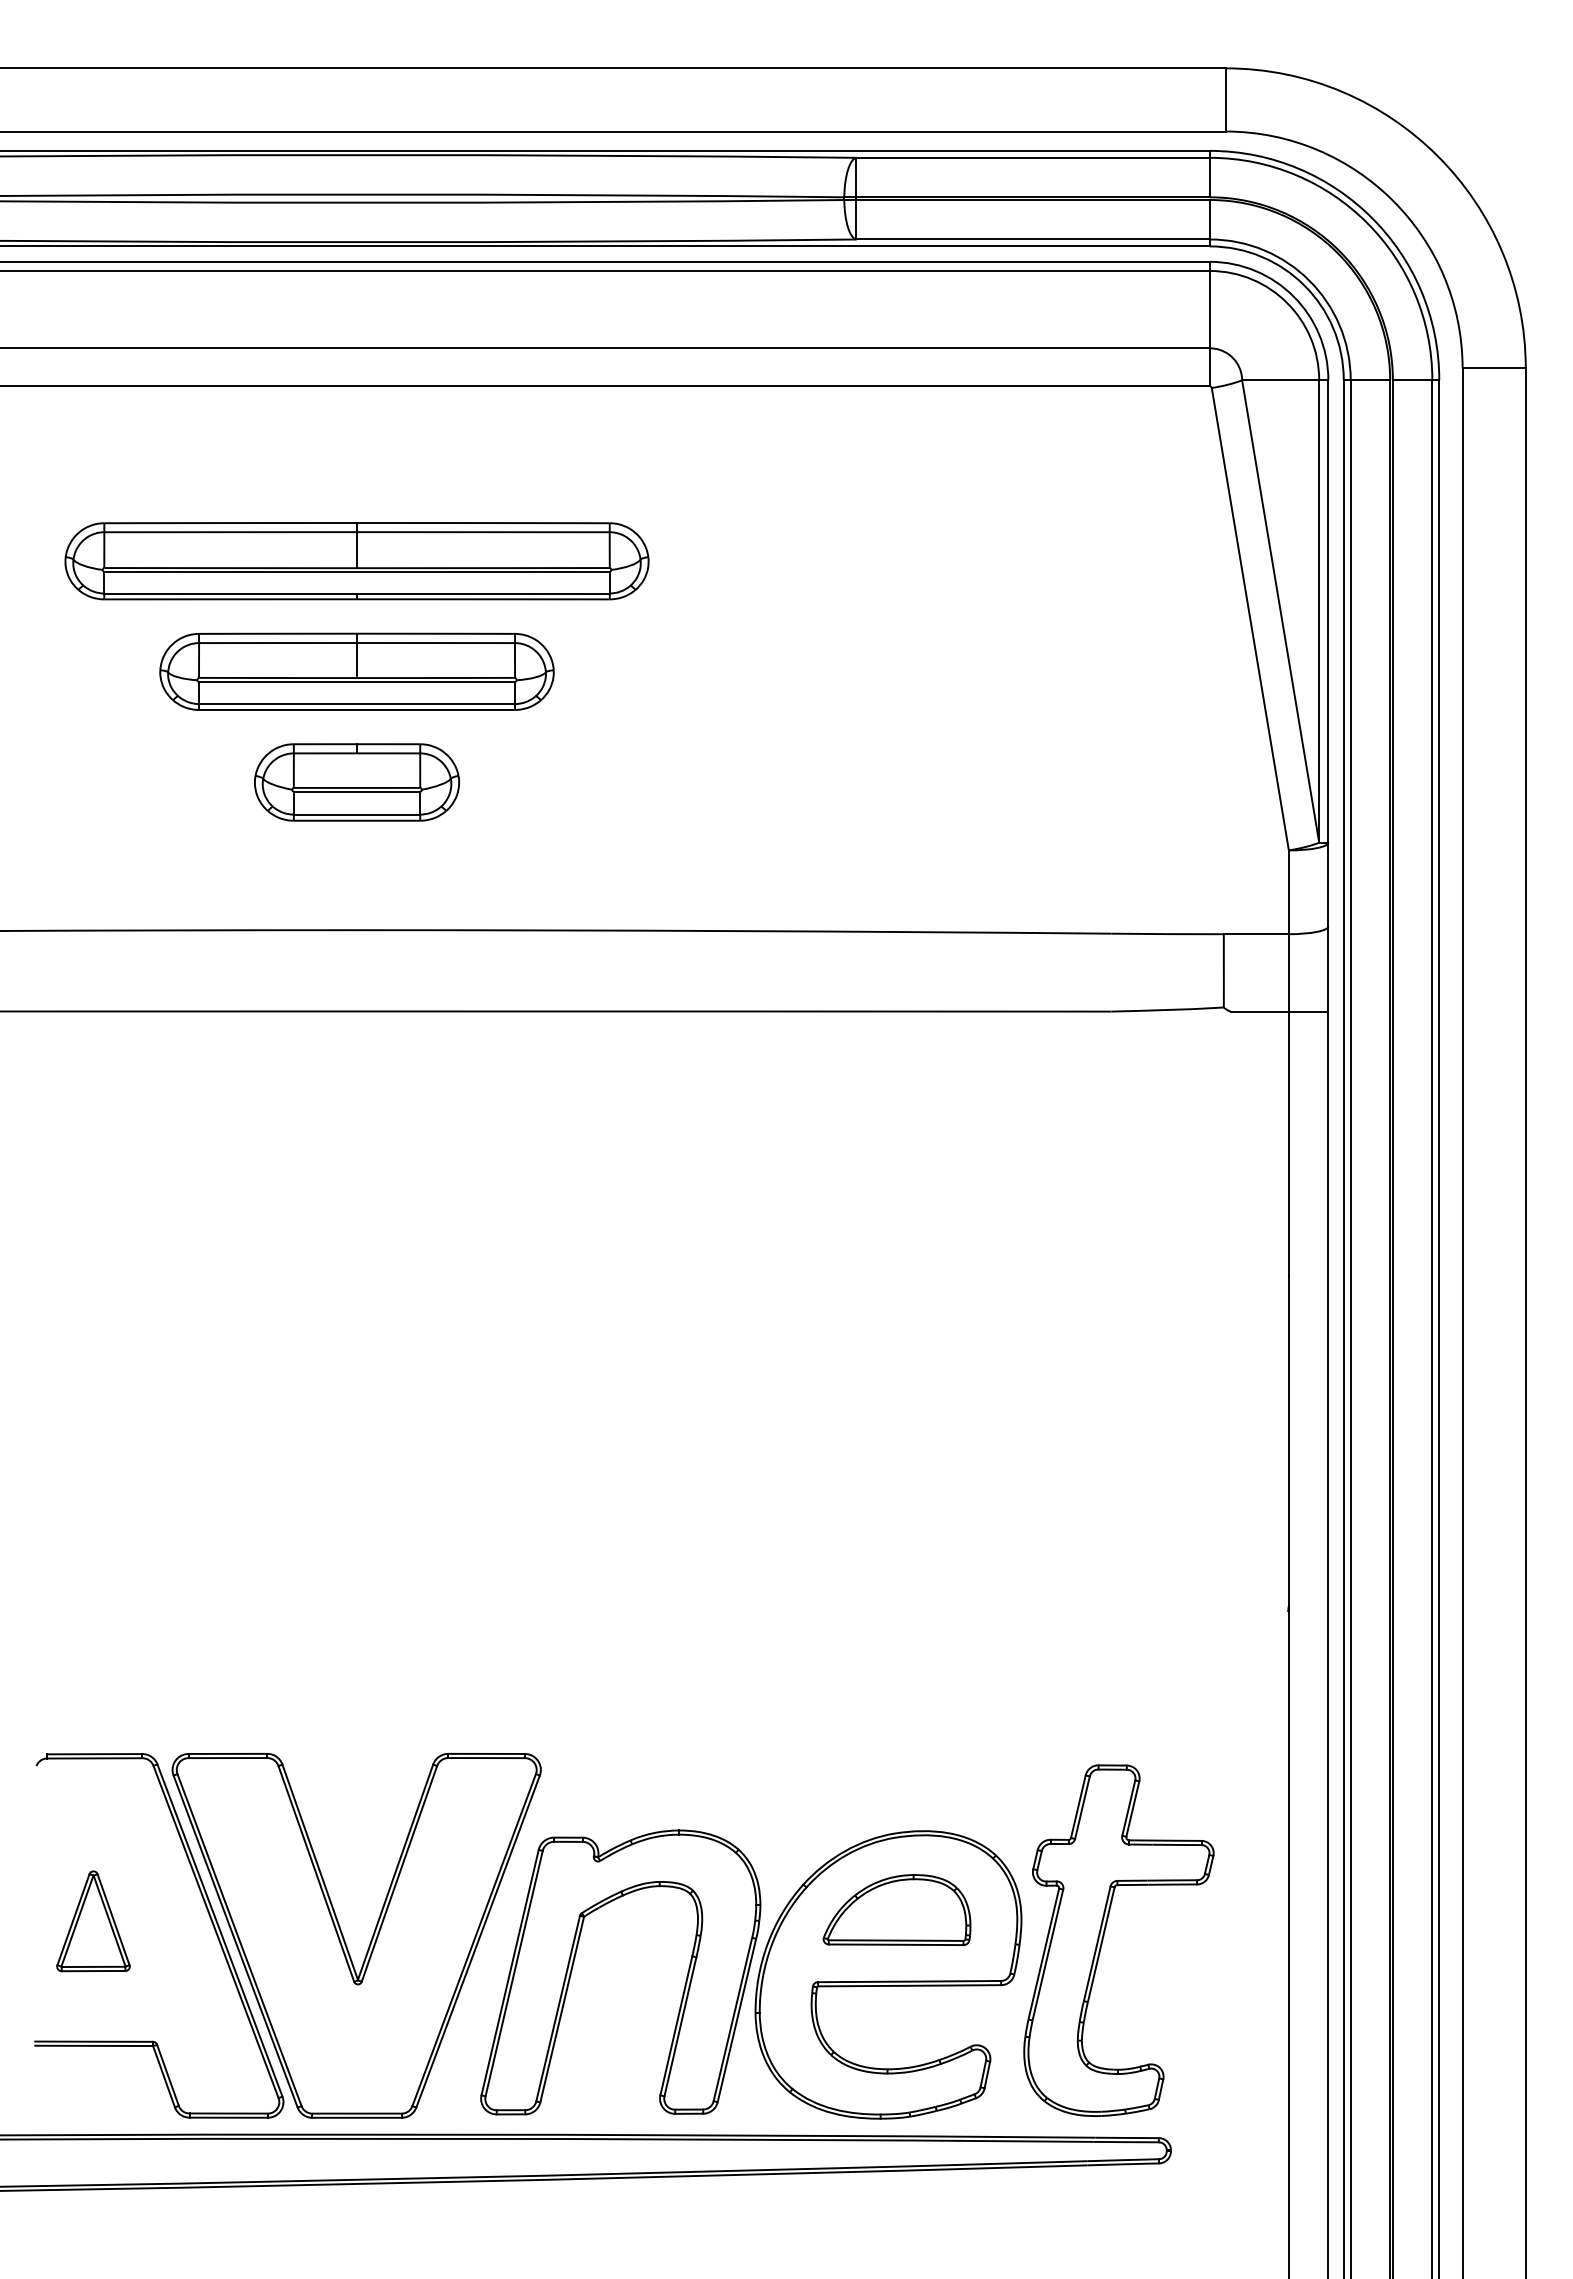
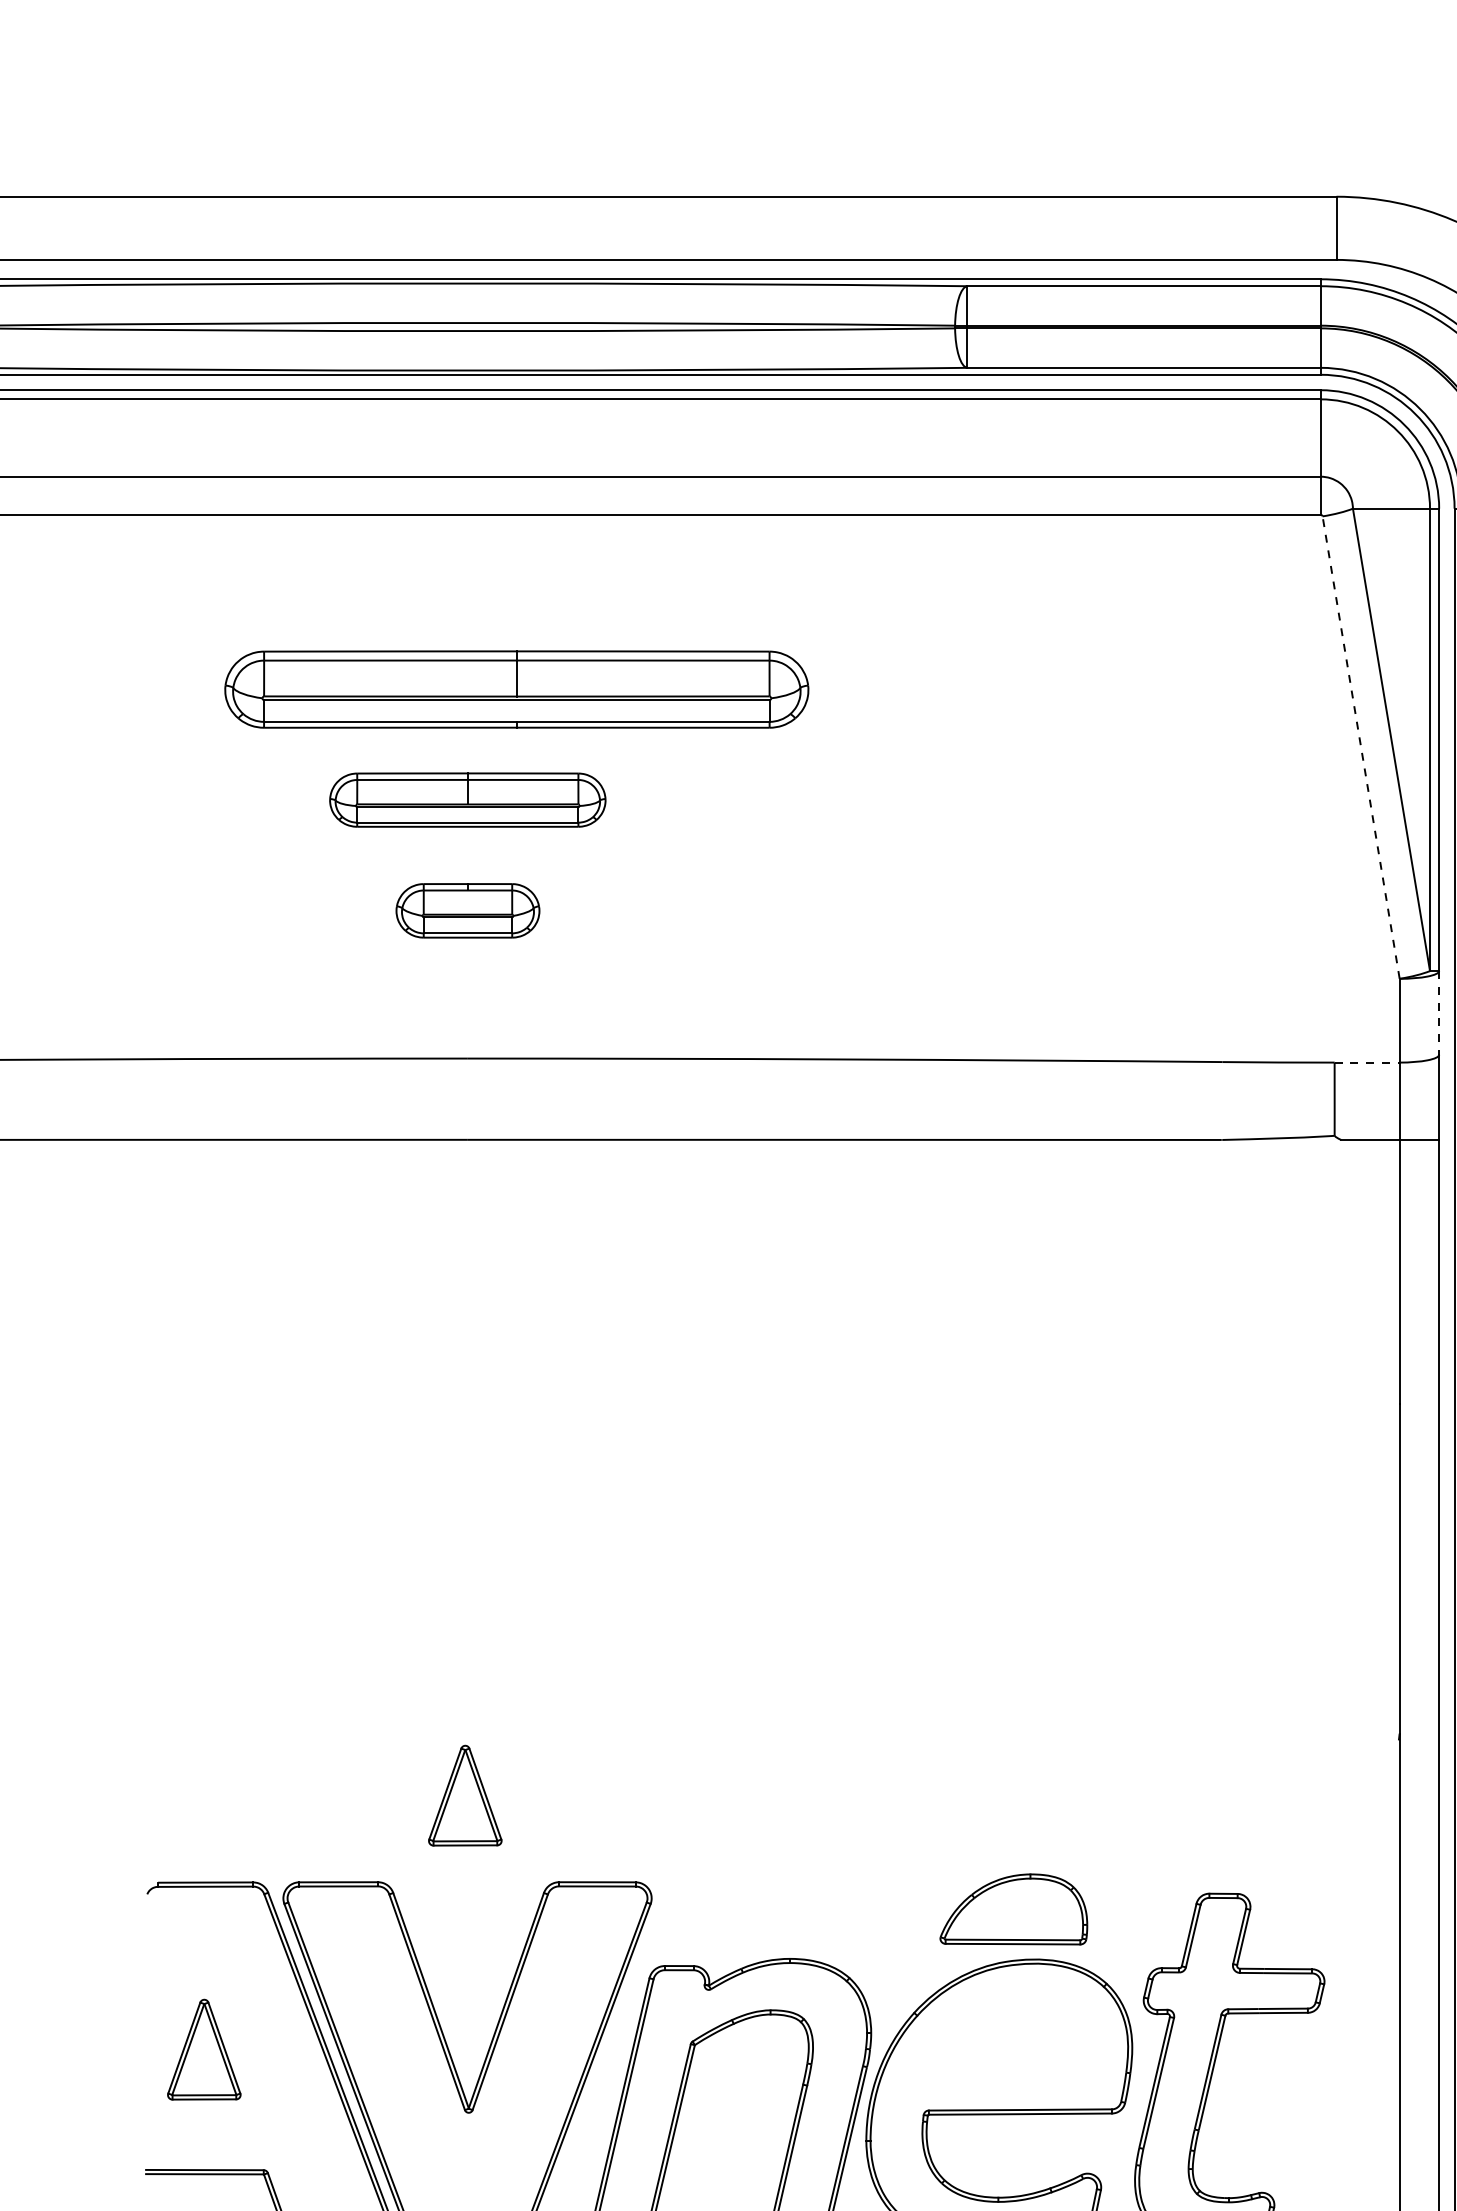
part: (356, 561) -> (516, 689), moved
line: (1250, 618) -> (1361, 746), solid -> dashed
part: (356, 671) -> (467, 799), size x0.7
part: (357, 782) -> (468, 910), size x0.7
line: (1328, 884) -> (1439, 1012), solid -> dashed
line: (1256, 934) -> (1367, 1062), solid -> dashed
part: (354, 1667) -> (465, 1795), added
part: (896, 1910) -> (1013, 1909), moved

